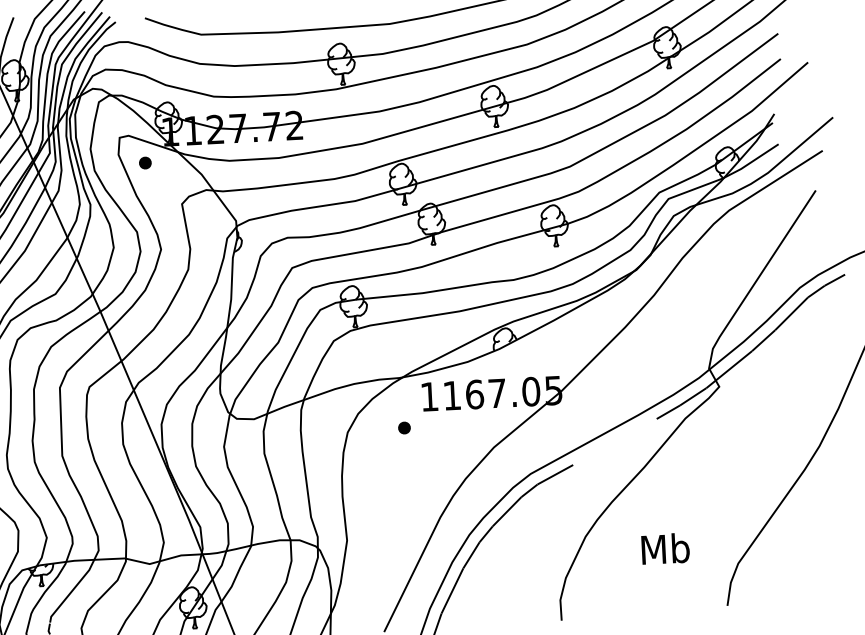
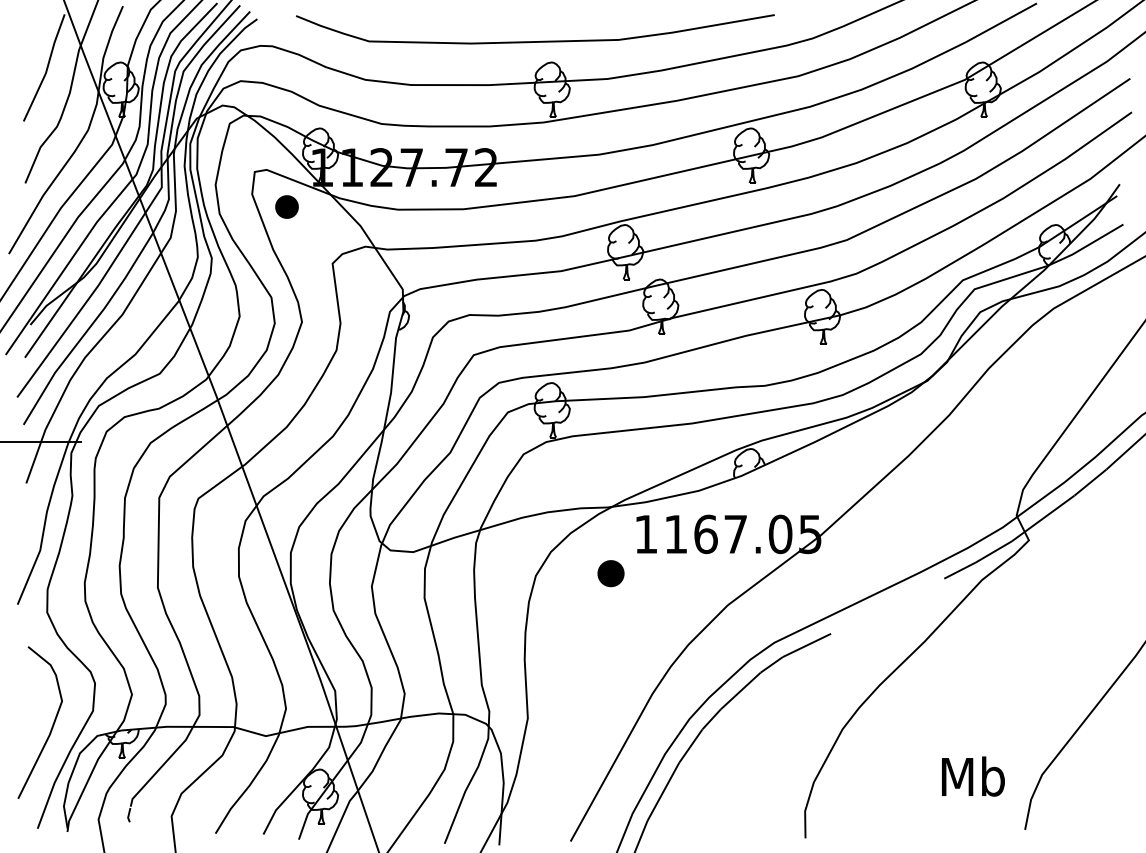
part: (144, 162) -> (286, 206), size x1.4
part: (404, 427) -> (610, 573), size x1.6
text: (665, 548) -> (973, 776), moved

